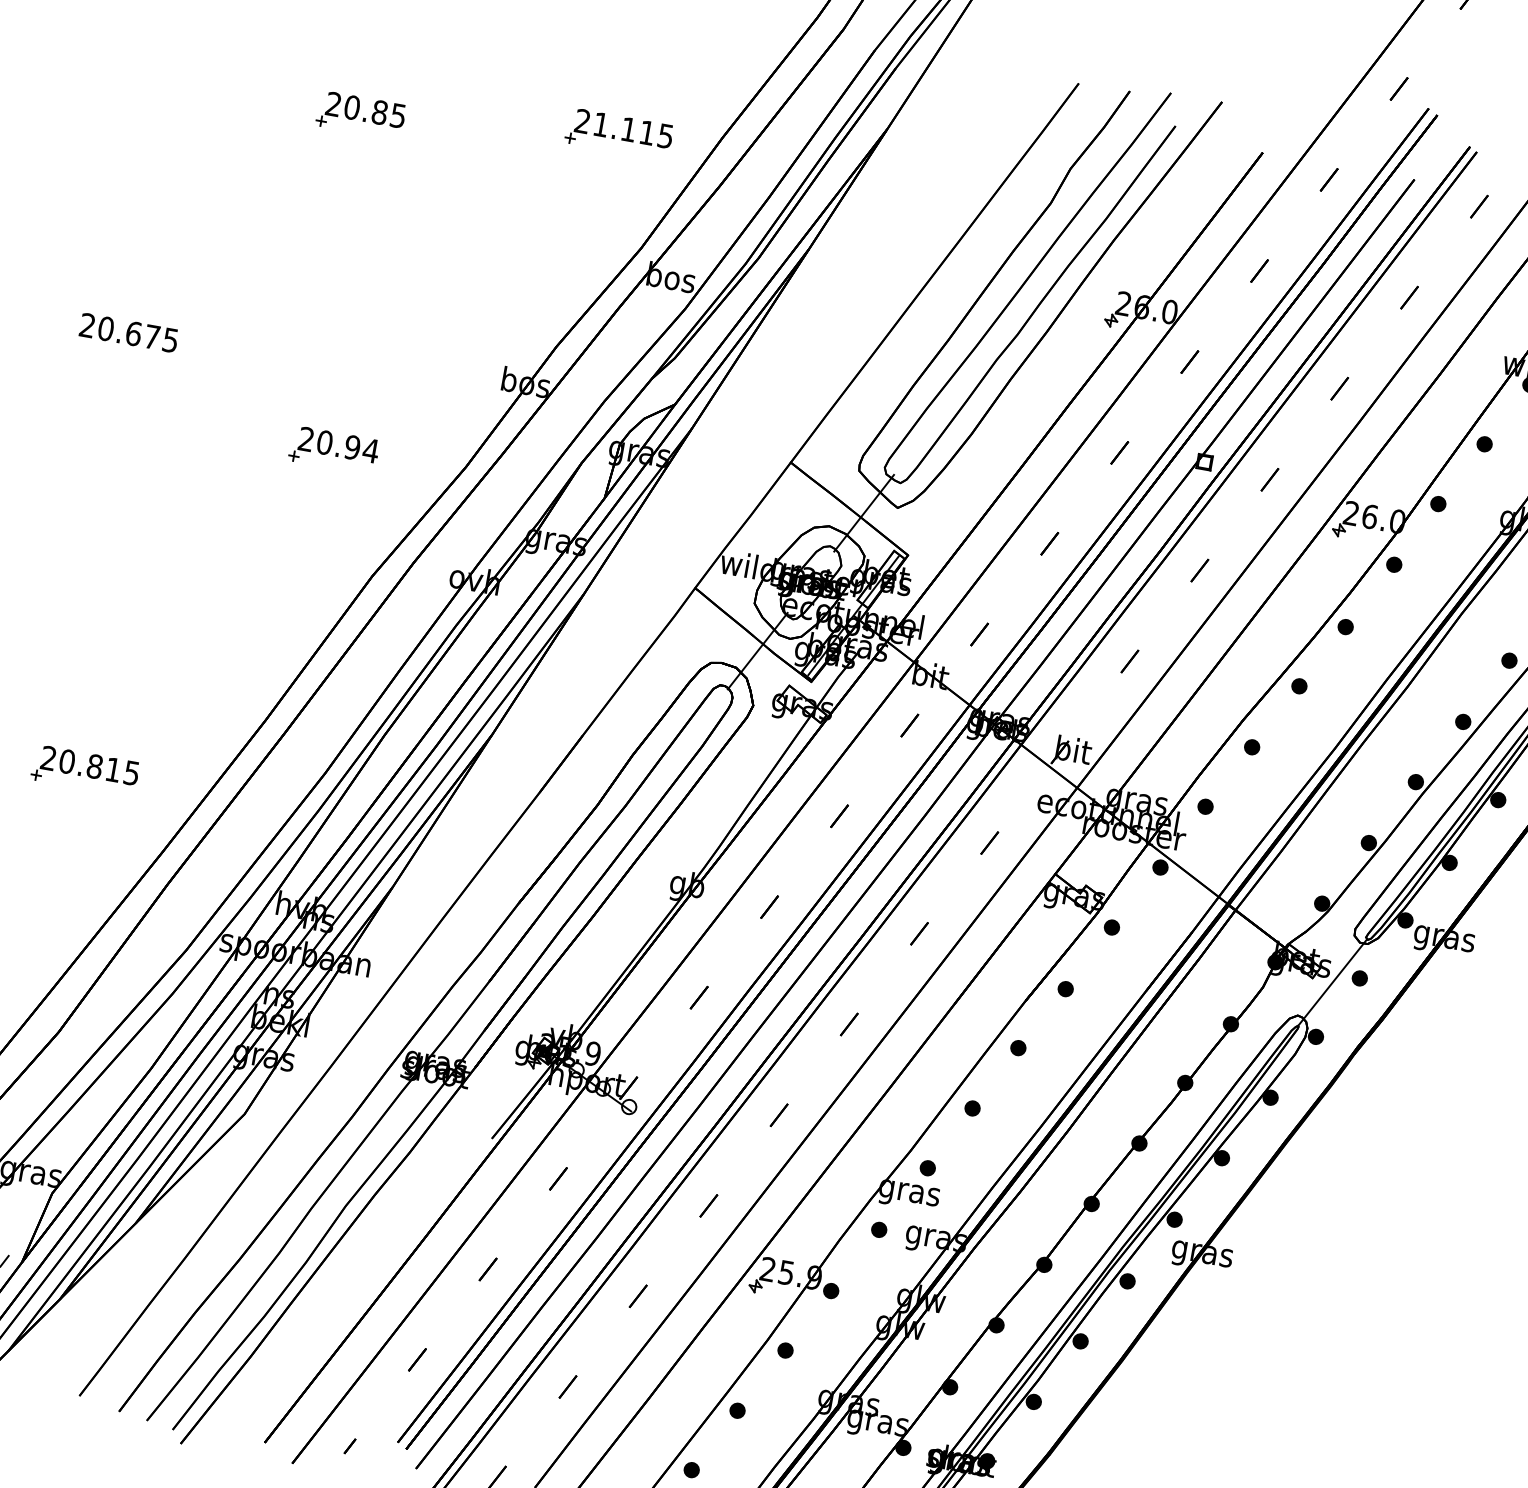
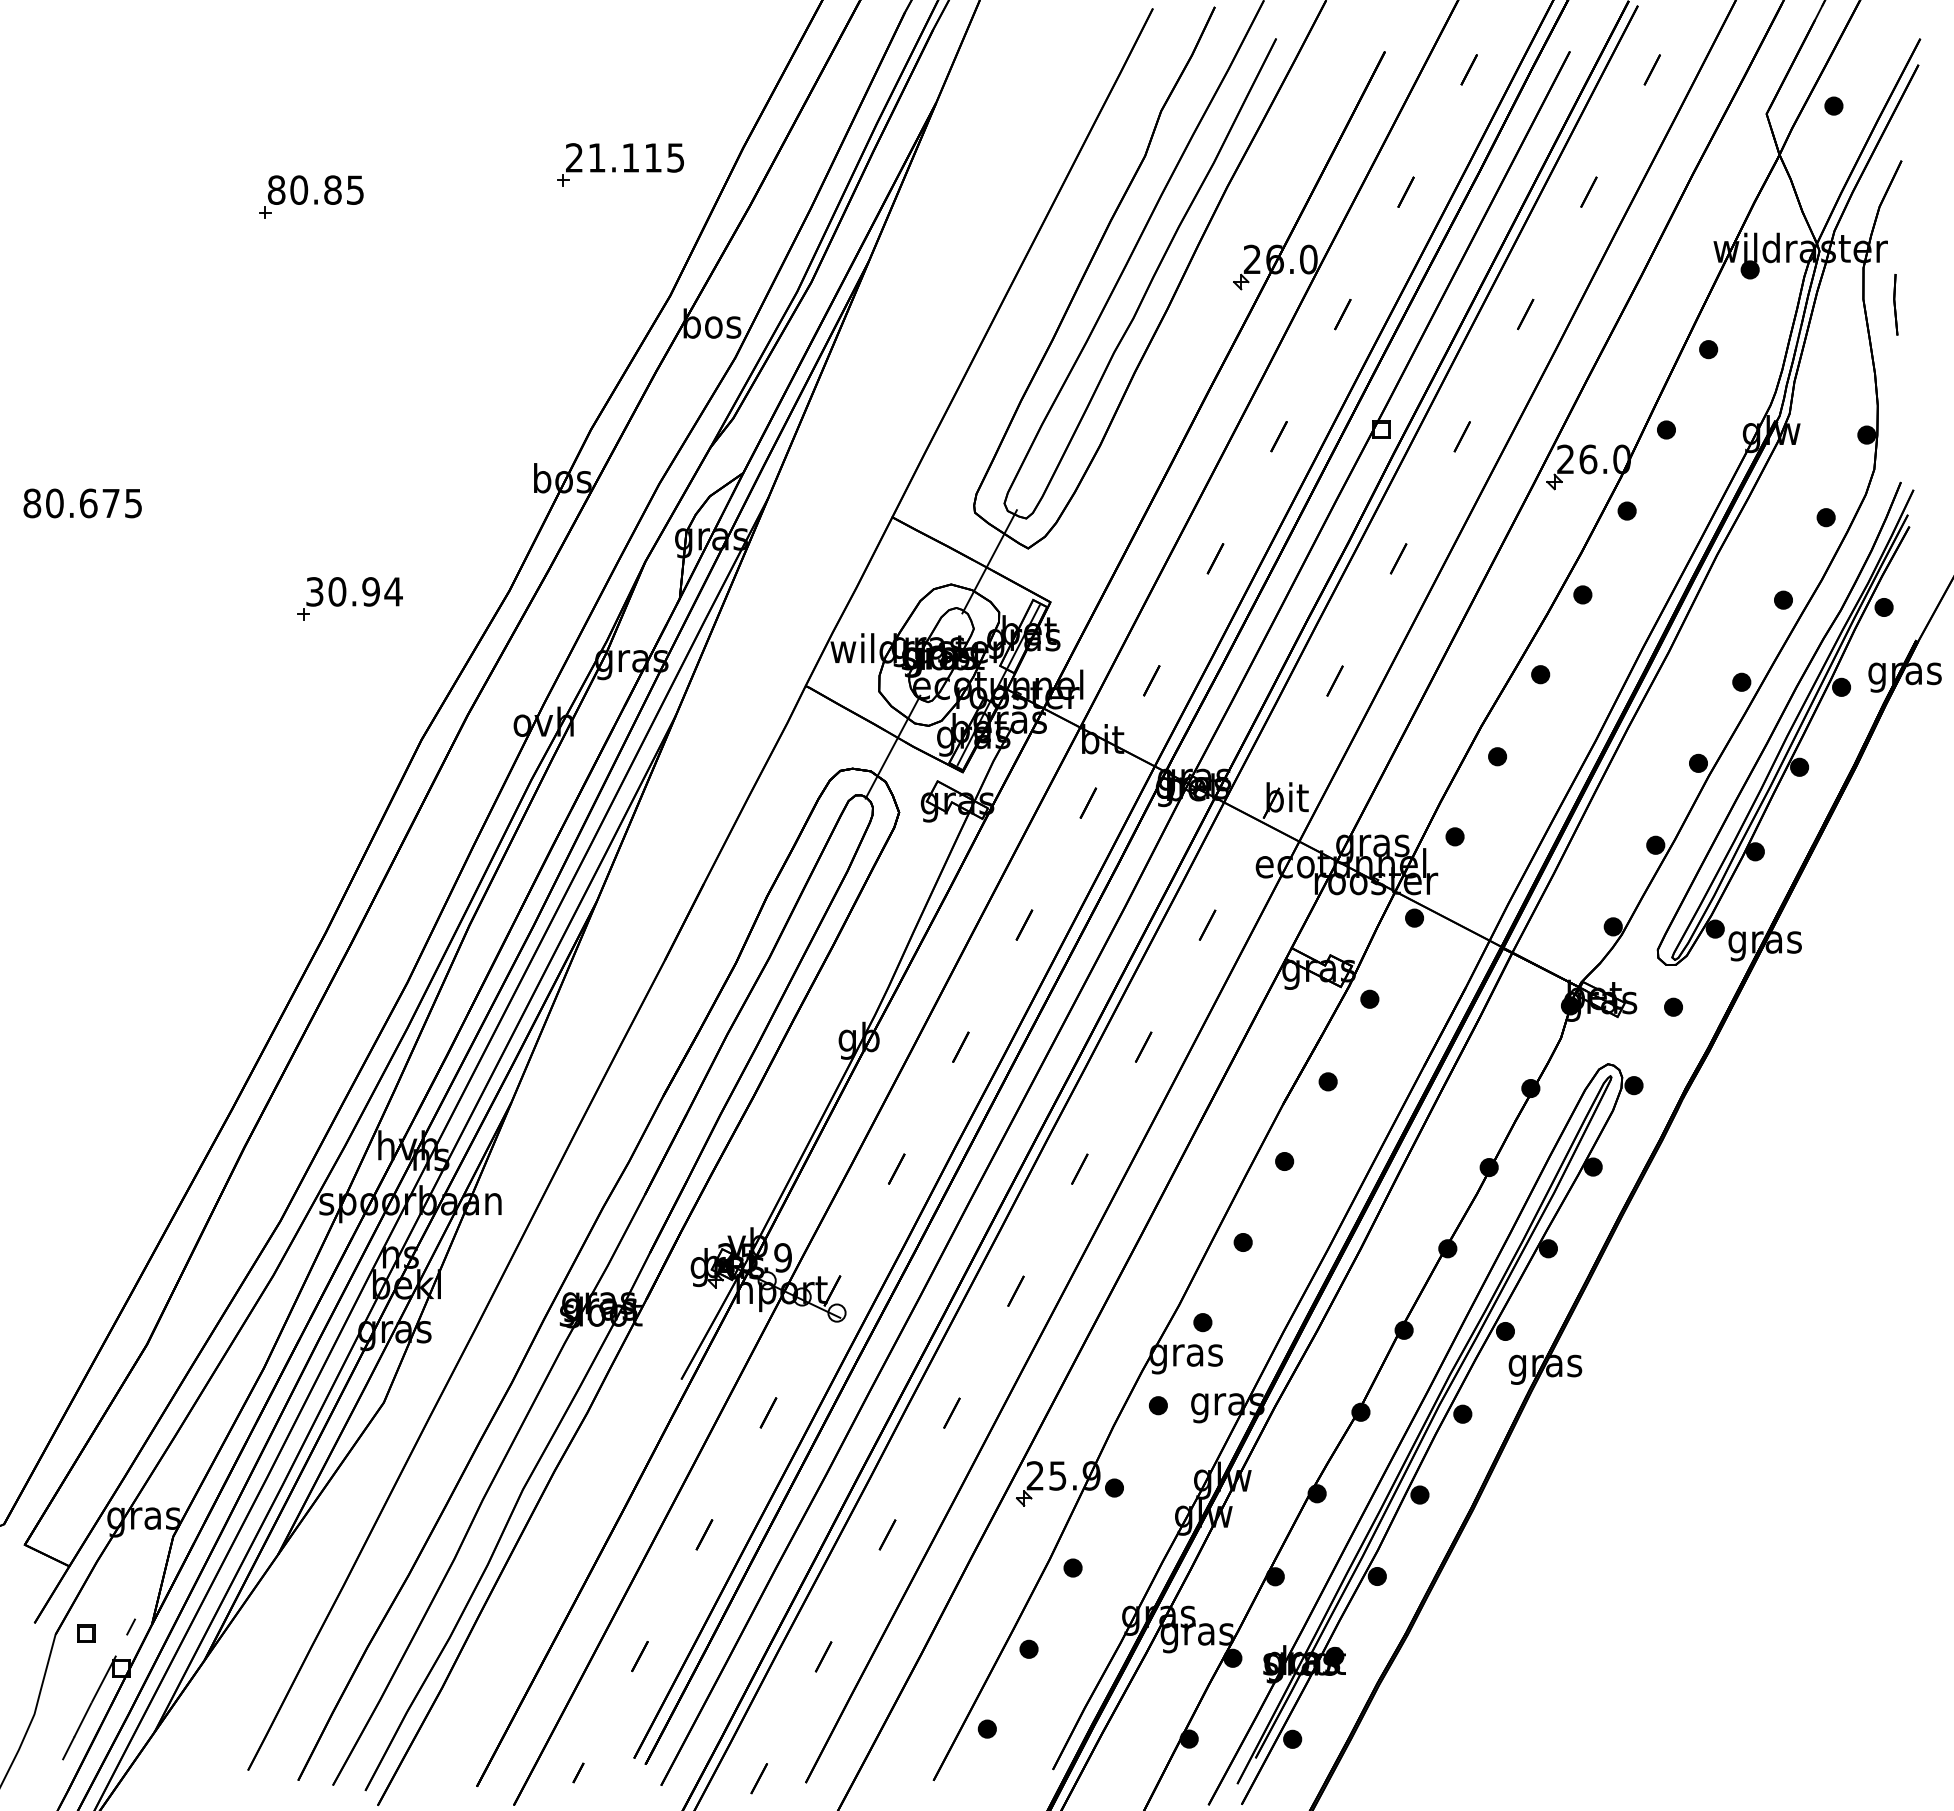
text: (333, 103) -> (276, 189), 20.85 -> 80.85
text: (87, 325) -> (32, 503), 20.675 -> 80.675
text: (306, 439) -> (314, 591), 20.94 -> 30.94
part: (85, 770) -> (123, 1029), removed
line: (1332, 982) -> (1642, 1017), removed

